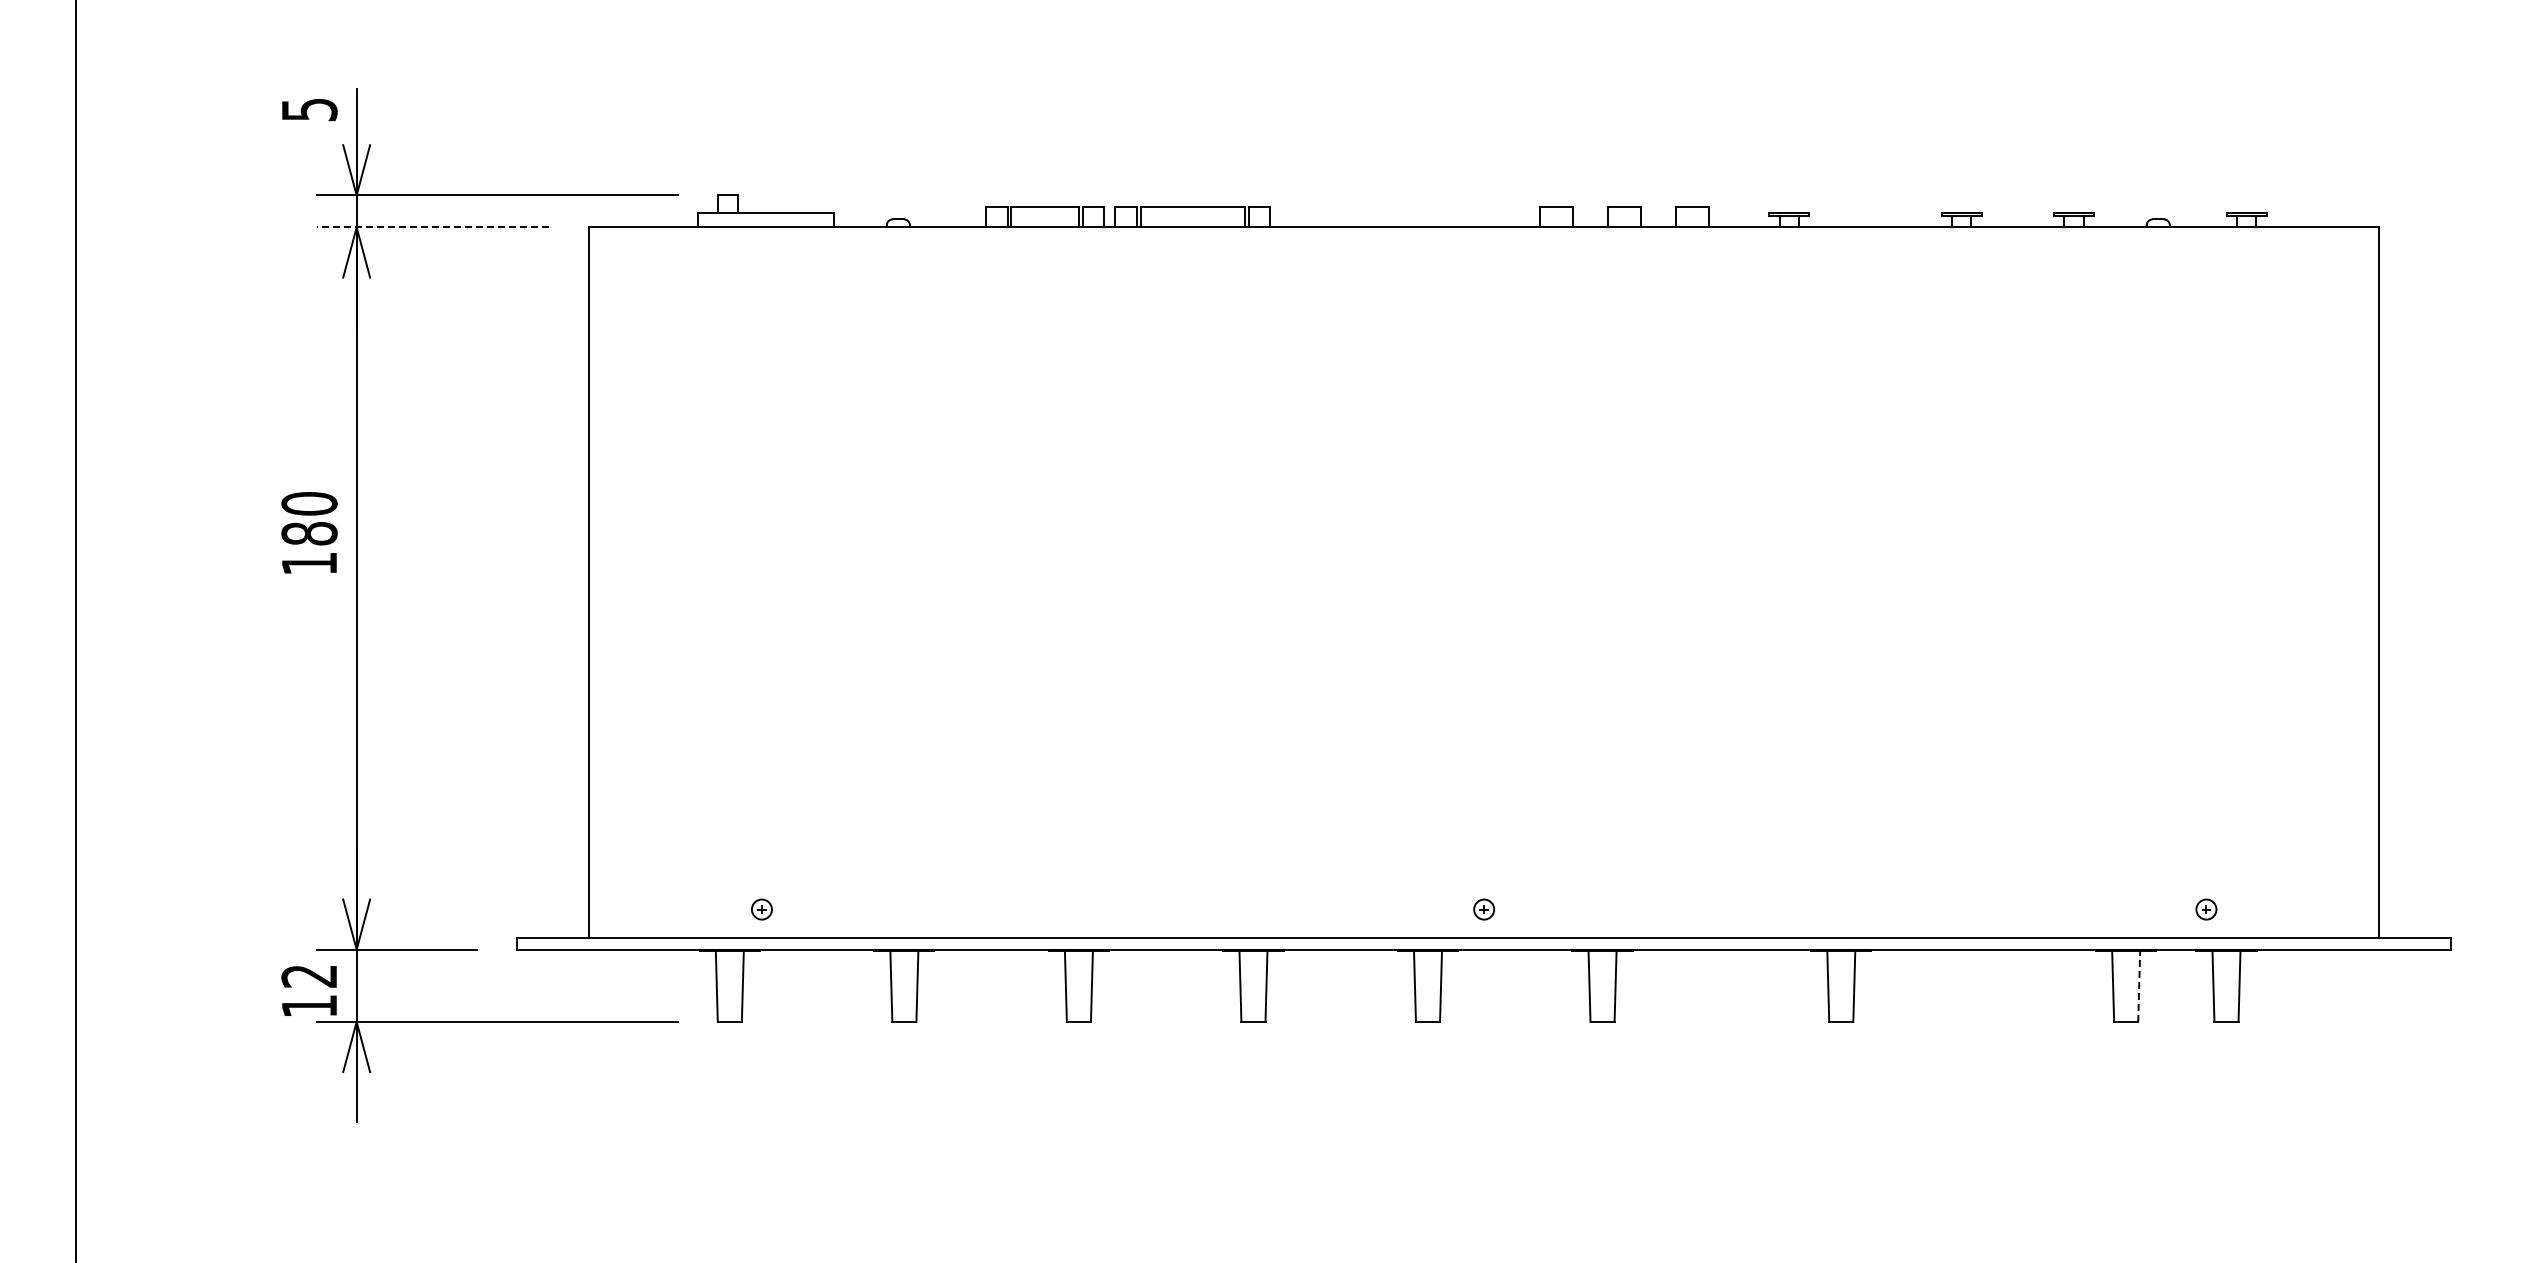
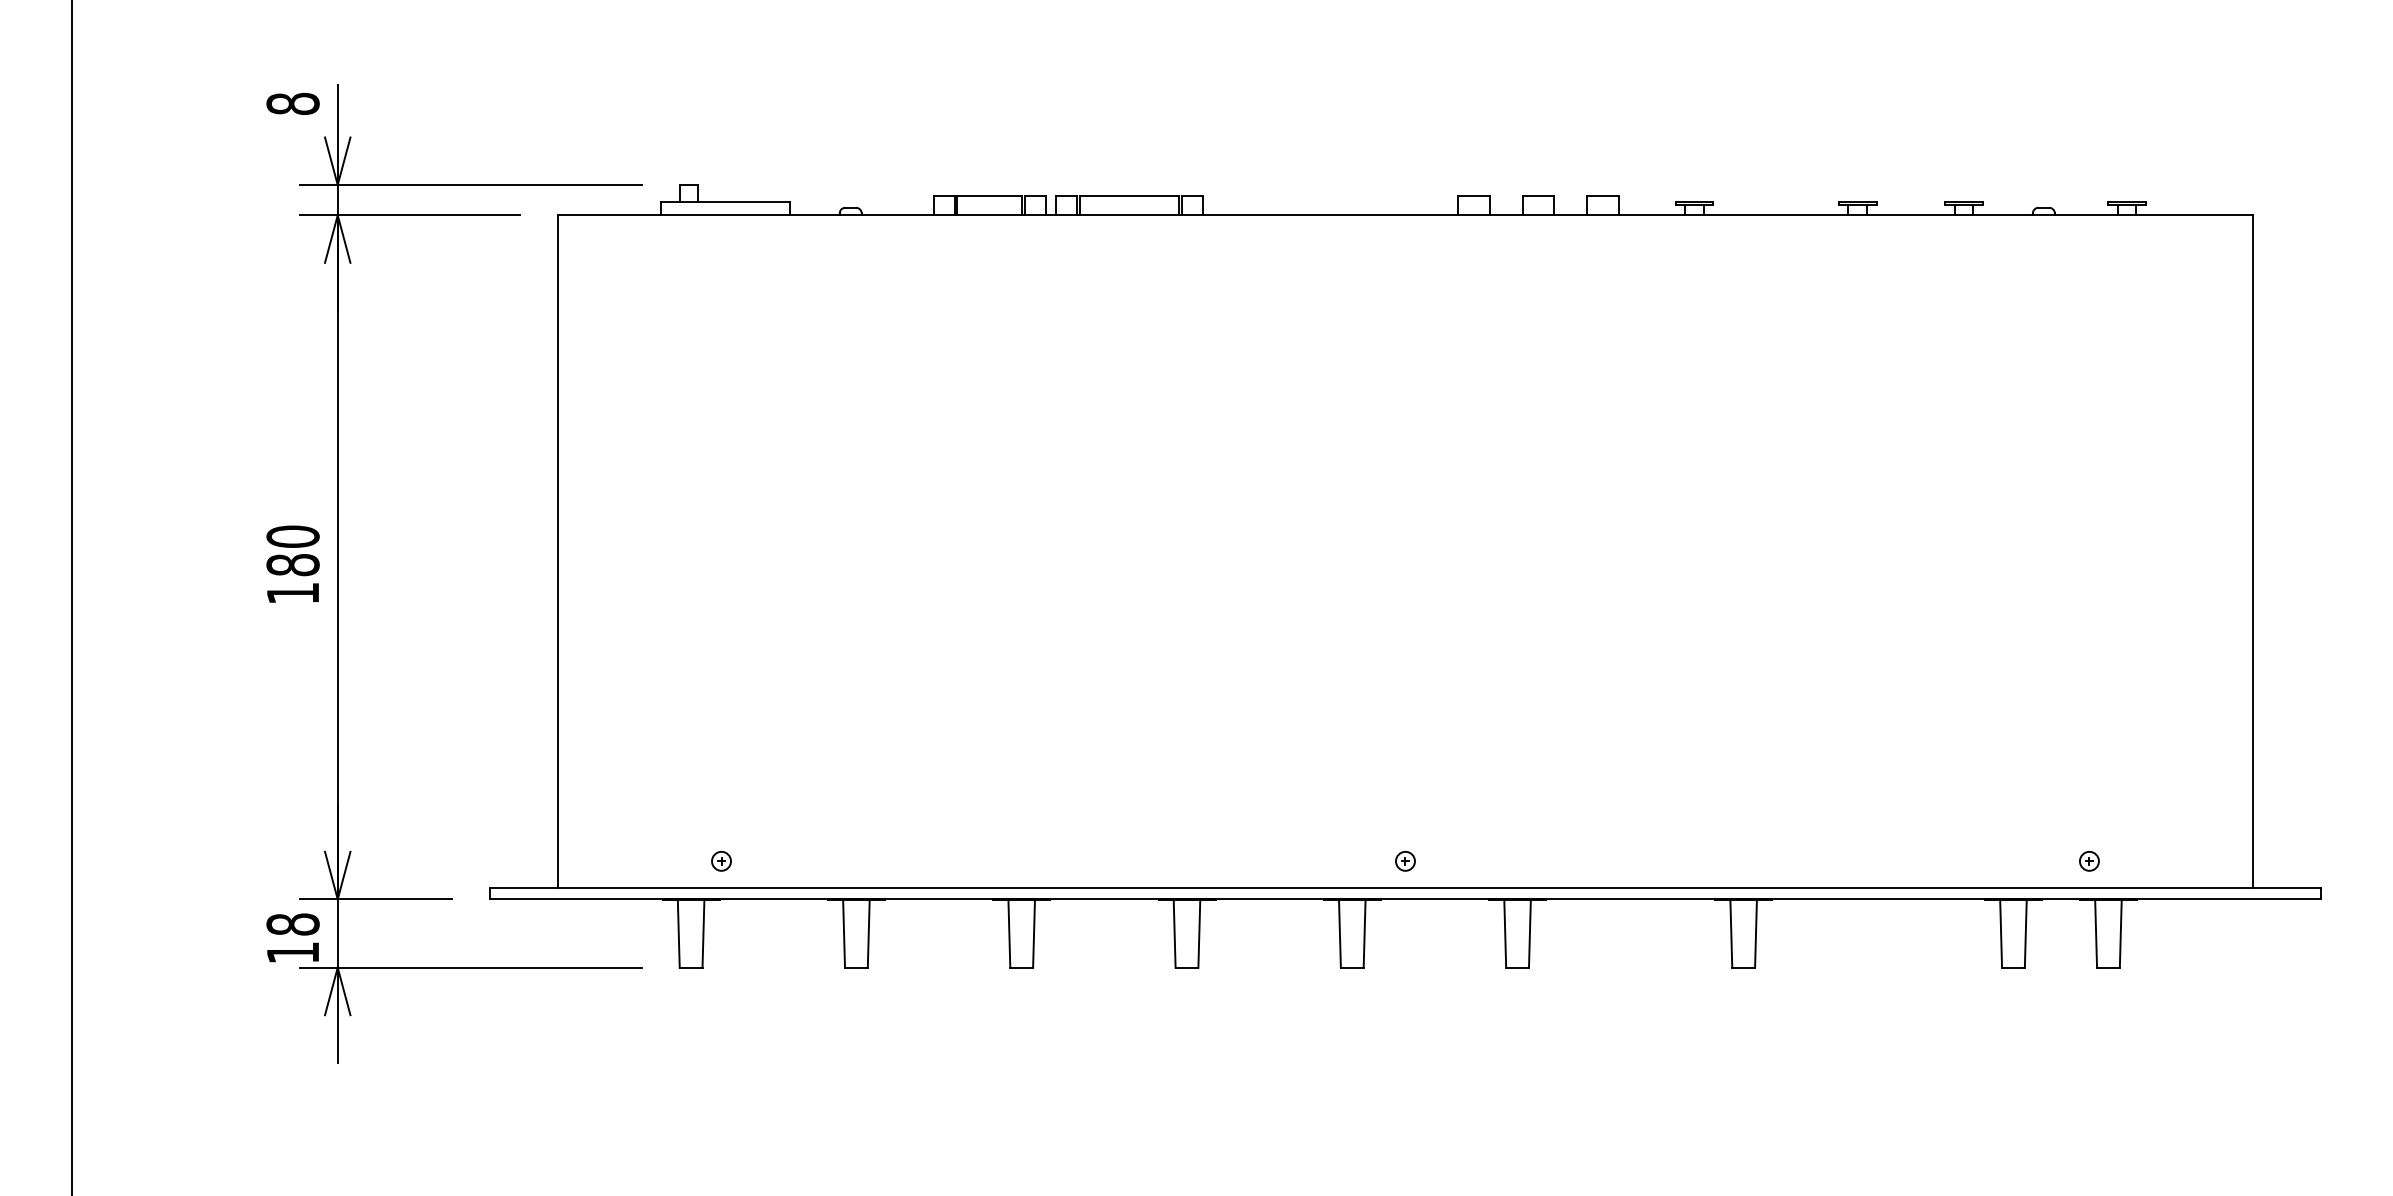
text: (309, 109) -> (293, 103), 5 -> 8
line: (432, 227) -> (409, 215), dashed -> solid
text: (309, 532) -> (293, 563), moved
text: (309, 975) -> (293, 923), 12 -> 18
line: (2139, 986) -> (2026, 934), dashed -> solid

